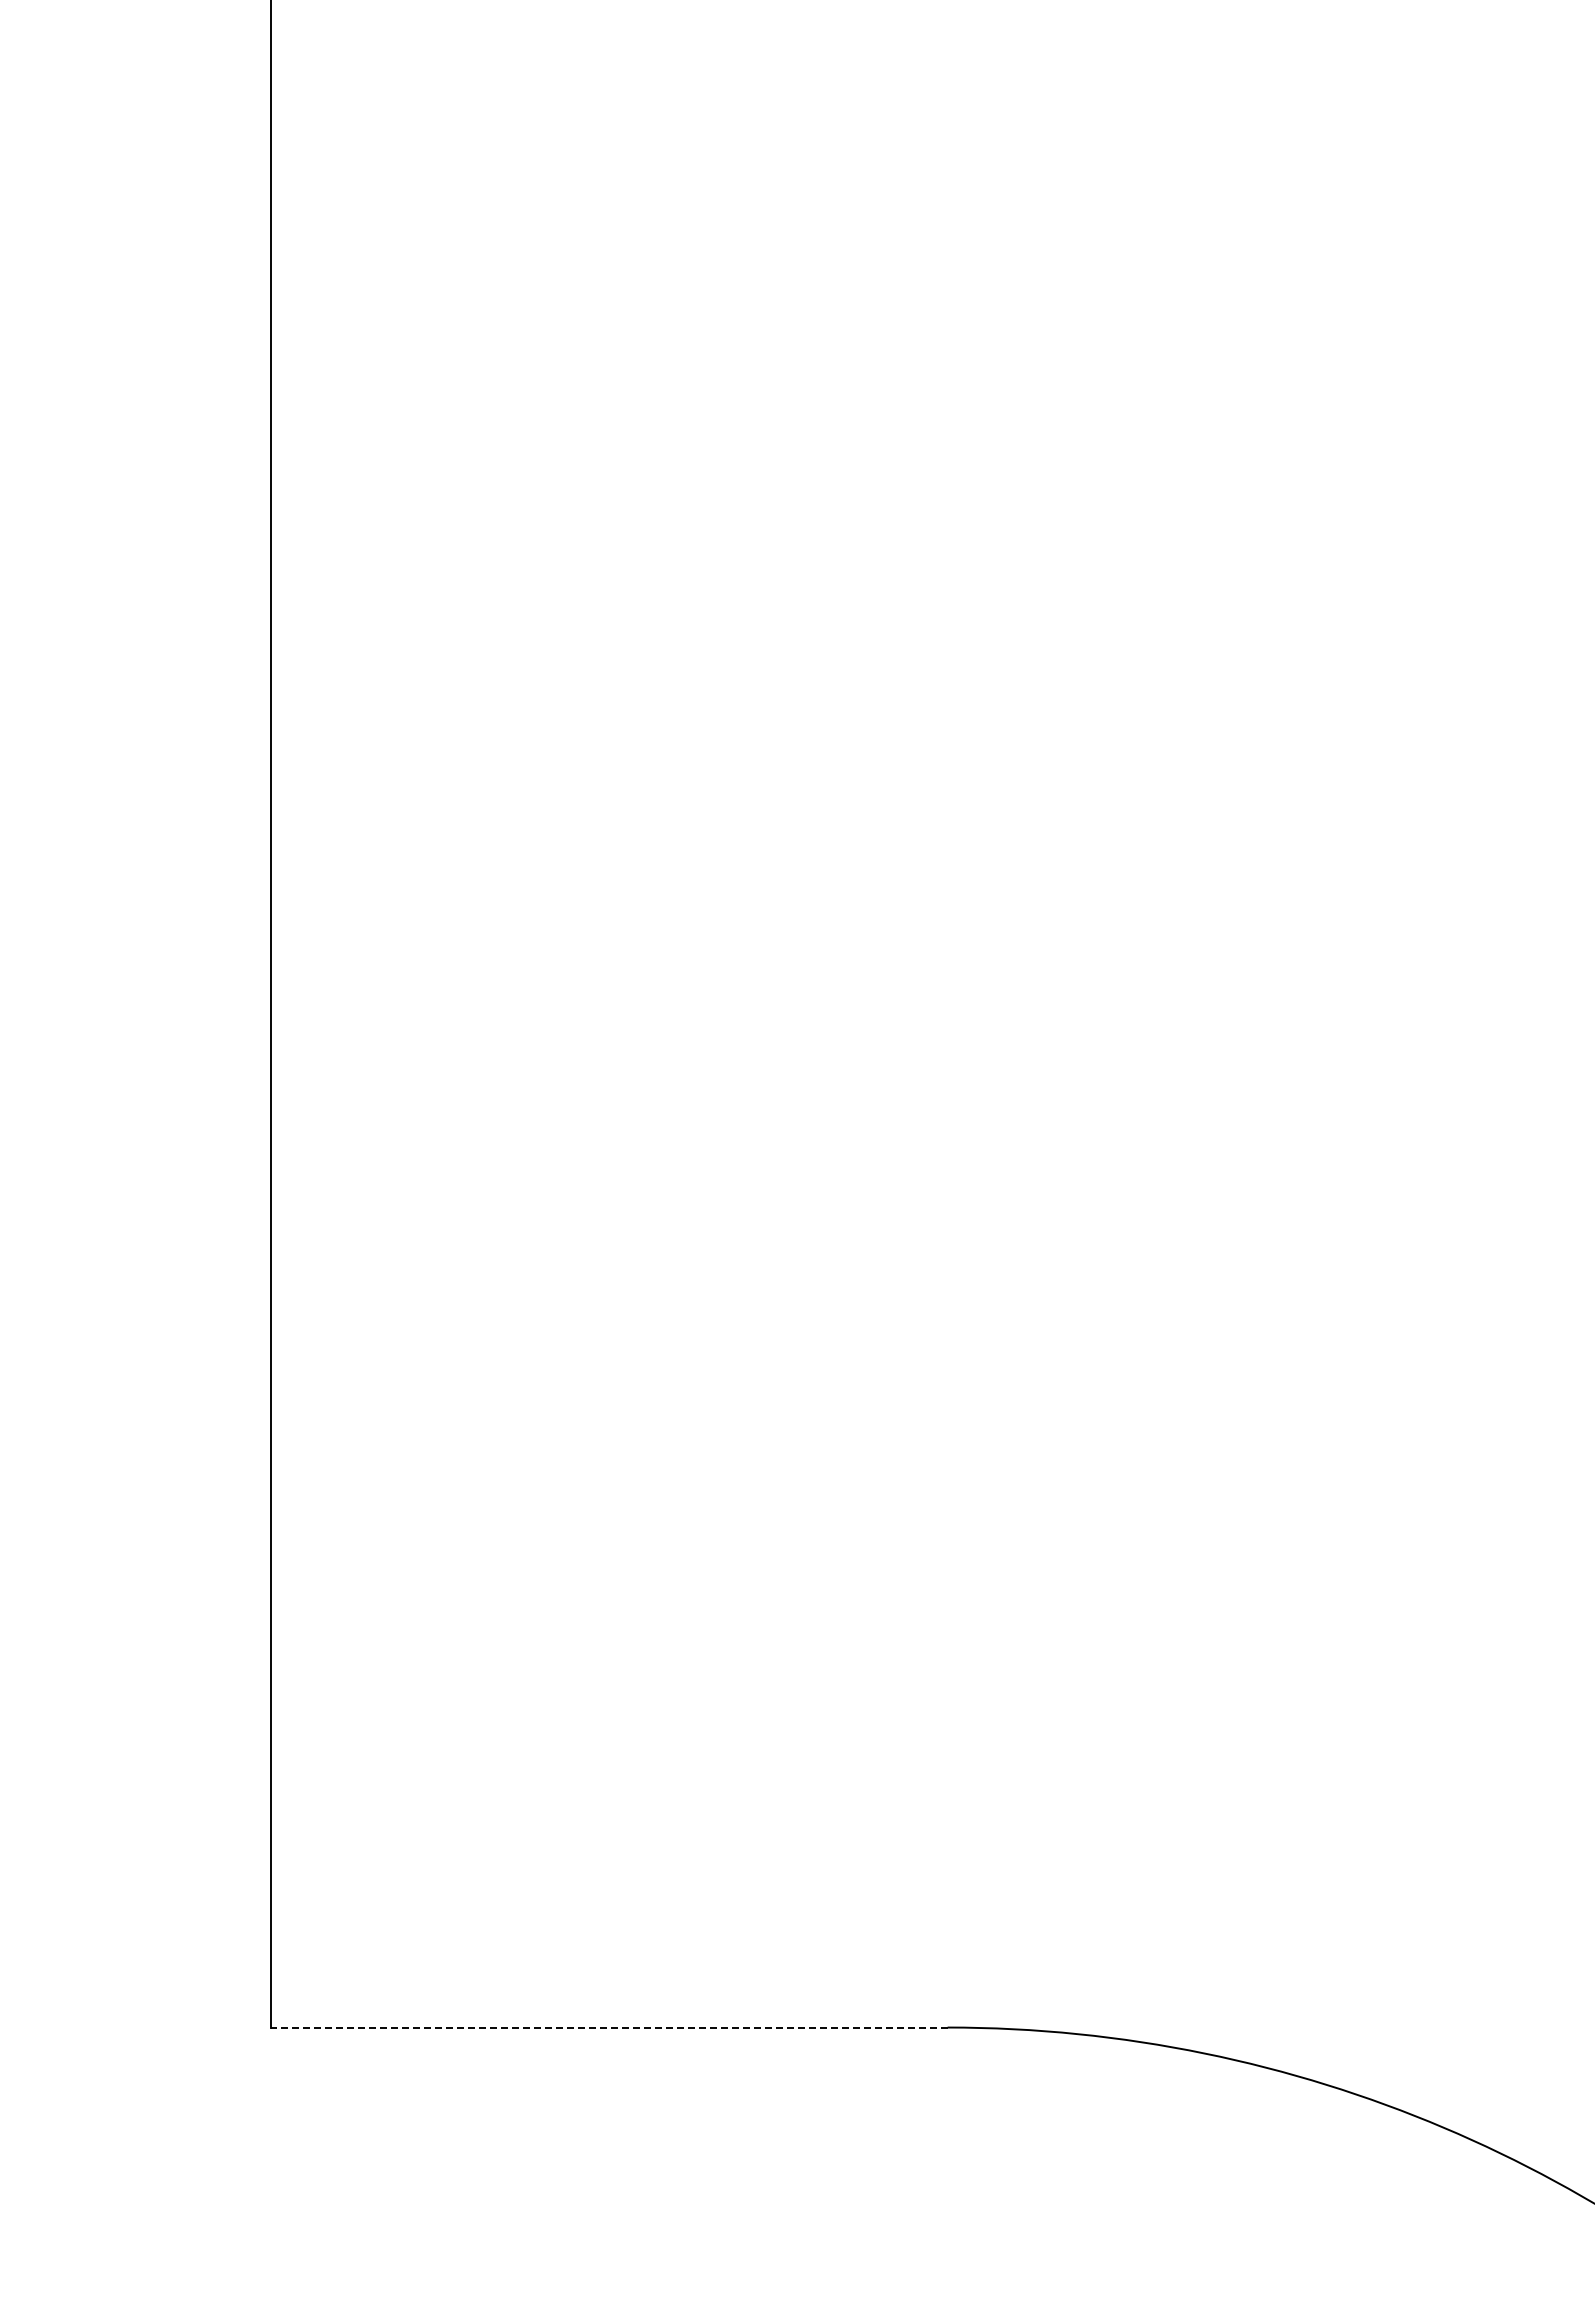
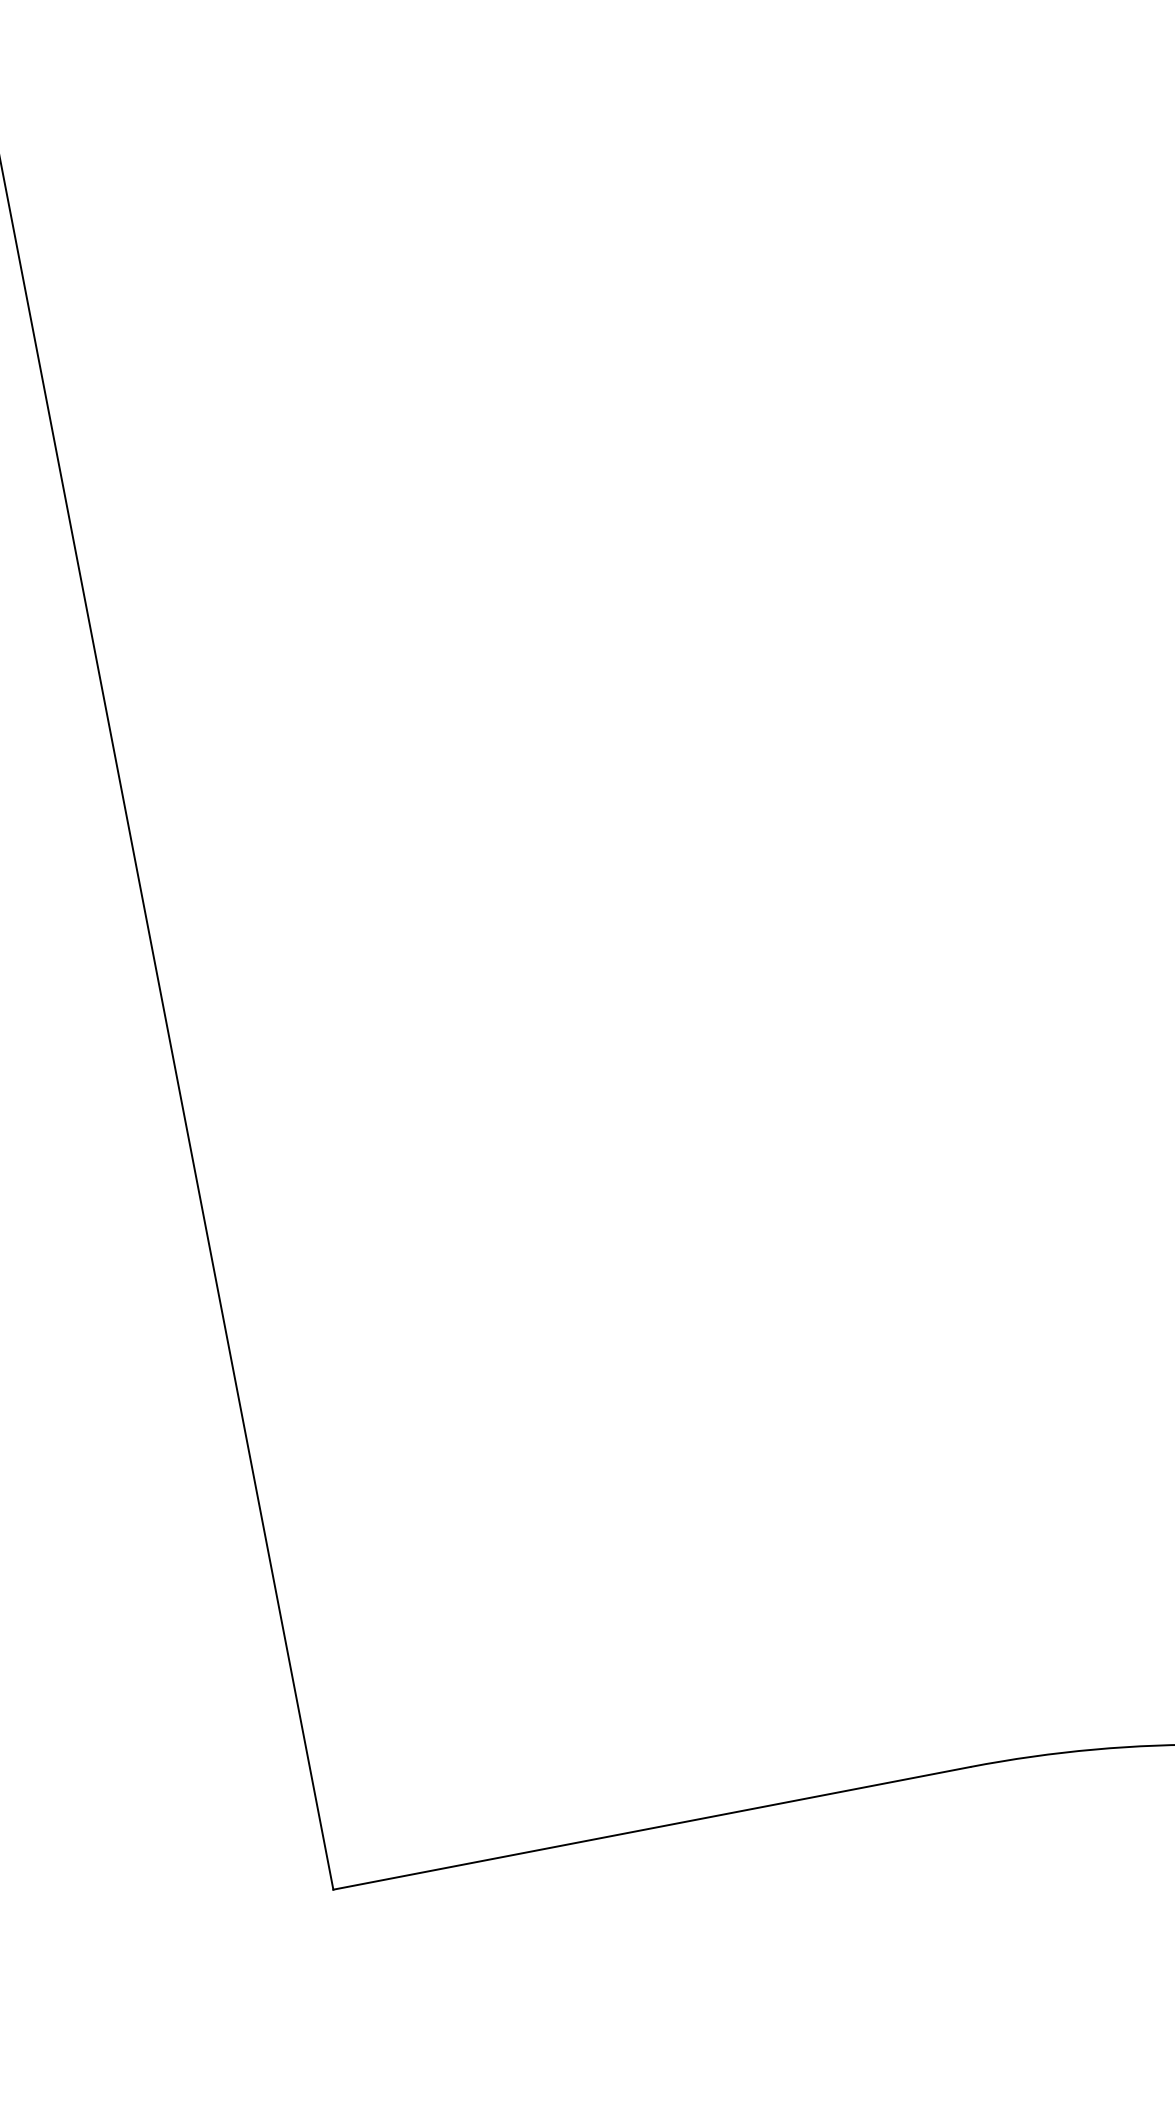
line: (608, 2027) -> (651, 1828), dashed -> solid

